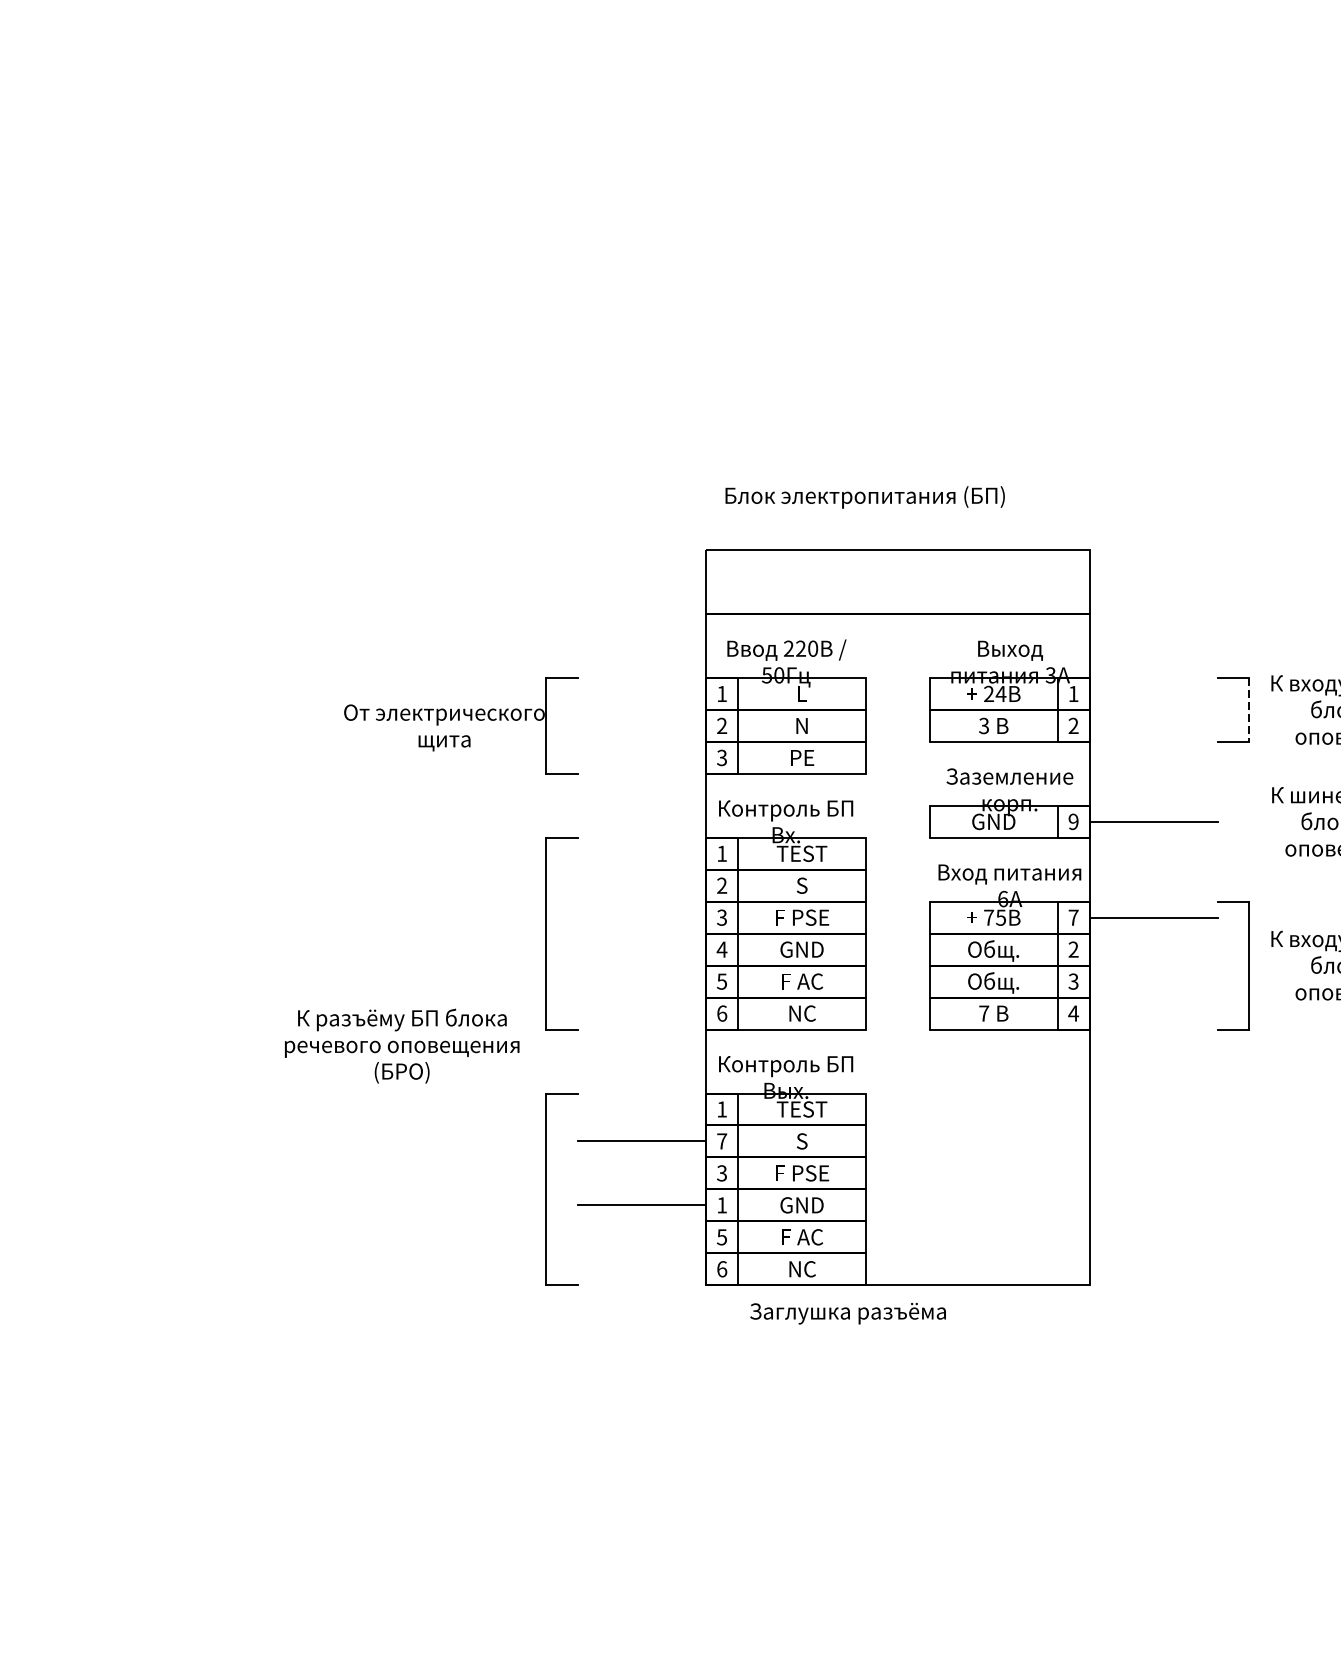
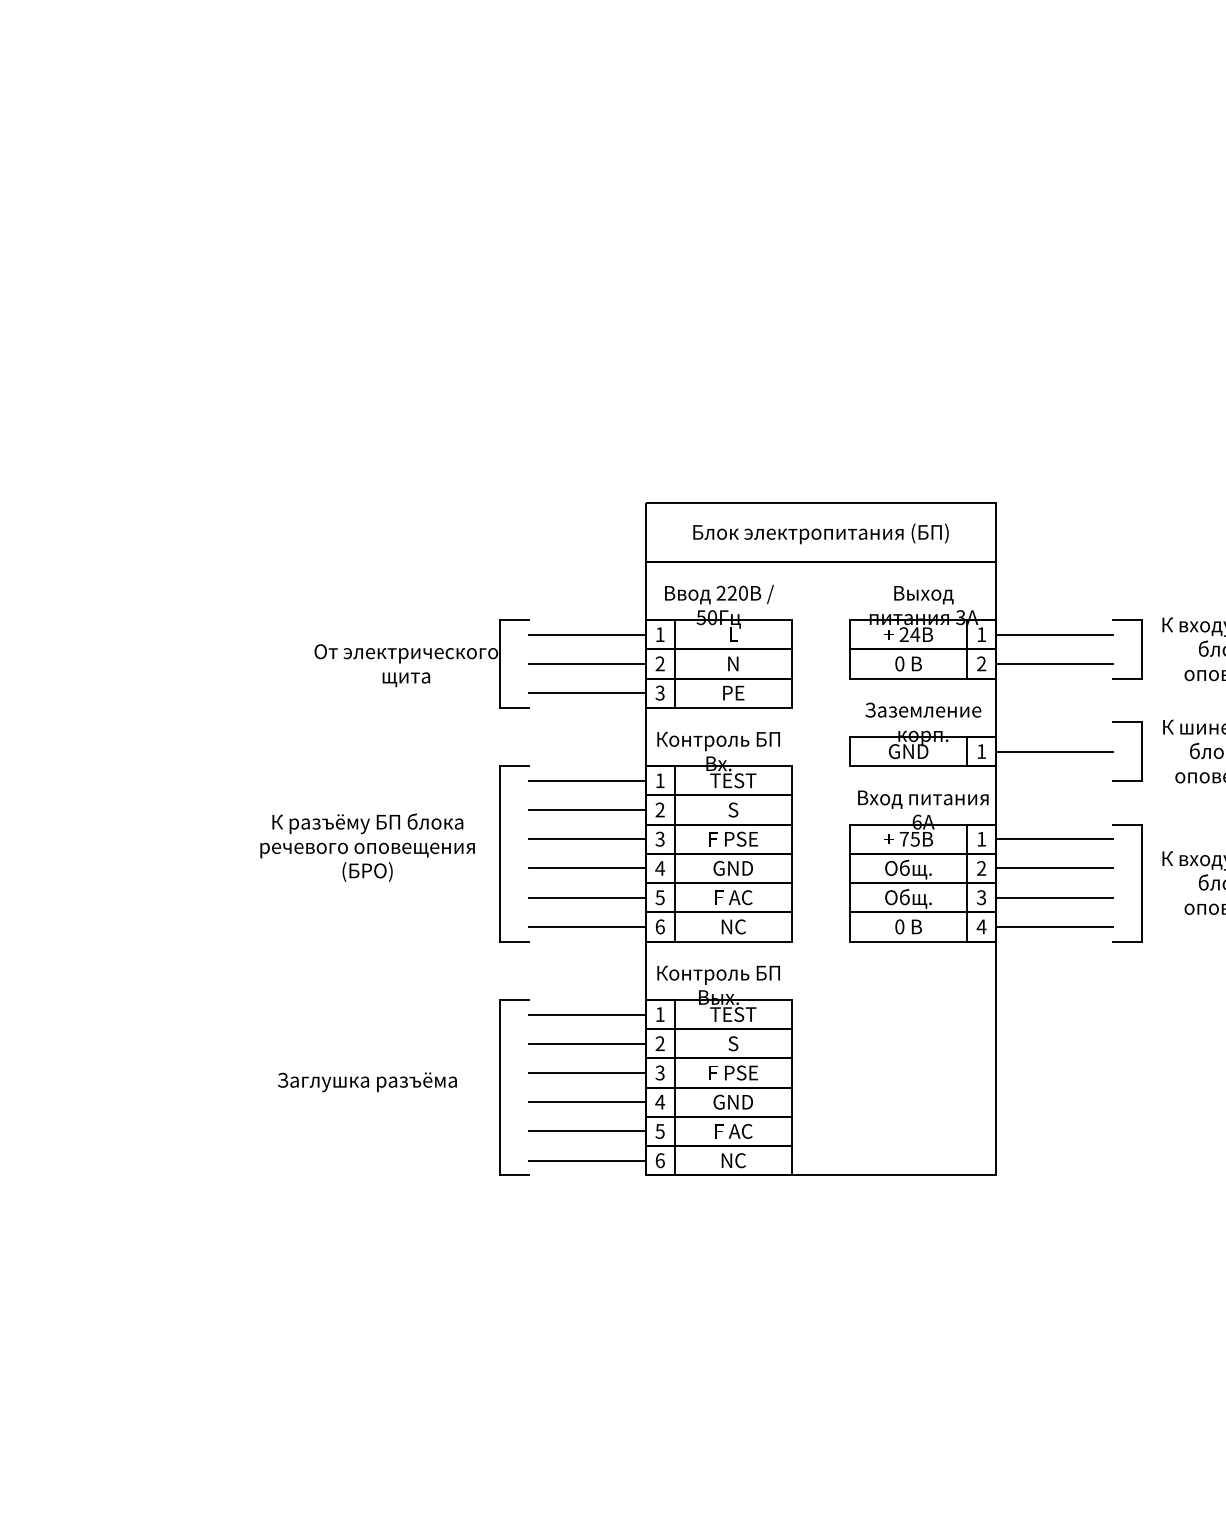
text: (864, 496) -> (820, 533), moved
line: (641, 693) -> (586, 634), added
line: (1153, 693) -> (1054, 634), added
line: (1249, 710) -> (1142, 649), dashed -> solid
line: (641, 725) -> (586, 663), added
text: (983, 725) -> (899, 663), 3 -> 0
line: (1153, 725) -> (1054, 663), added
line: (641, 758) -> (586, 693), added
text: (1073, 821) -> (981, 751), 9 -> 1
part: (1248, 821) -> (1141, 751), added
line: (641, 853) -> (586, 780), added
line: (641, 886) -> (586, 810), added
line: (641, 918) -> (586, 839), added
text: (1073, 918) -> (981, 839), 7 -> 1
line: (641, 949) -> (586, 868), added
line: (1153, 949) -> (1054, 868), added
line: (641, 981) -> (586, 897), added
line: (1153, 981) -> (1054, 897), added
line: (641, 1013) -> (586, 926), added
text: (983, 1013) -> (899, 926), 7 -> 0
line: (1153, 1013) -> (1054, 926), added
text: (402, 1045) -> (367, 847), moved
line: (641, 1109) -> (586, 1014), added
text: (721, 1141) -> (659, 1043), 7 -> 2
line: (641, 1173) -> (586, 1073), added
text: (722, 1205) -> (660, 1102), 1 -> 4
line: (641, 1237) -> (586, 1131), added
line: (641, 1269) -> (586, 1160), added
text: (848, 1313) -> (367, 1082), moved

